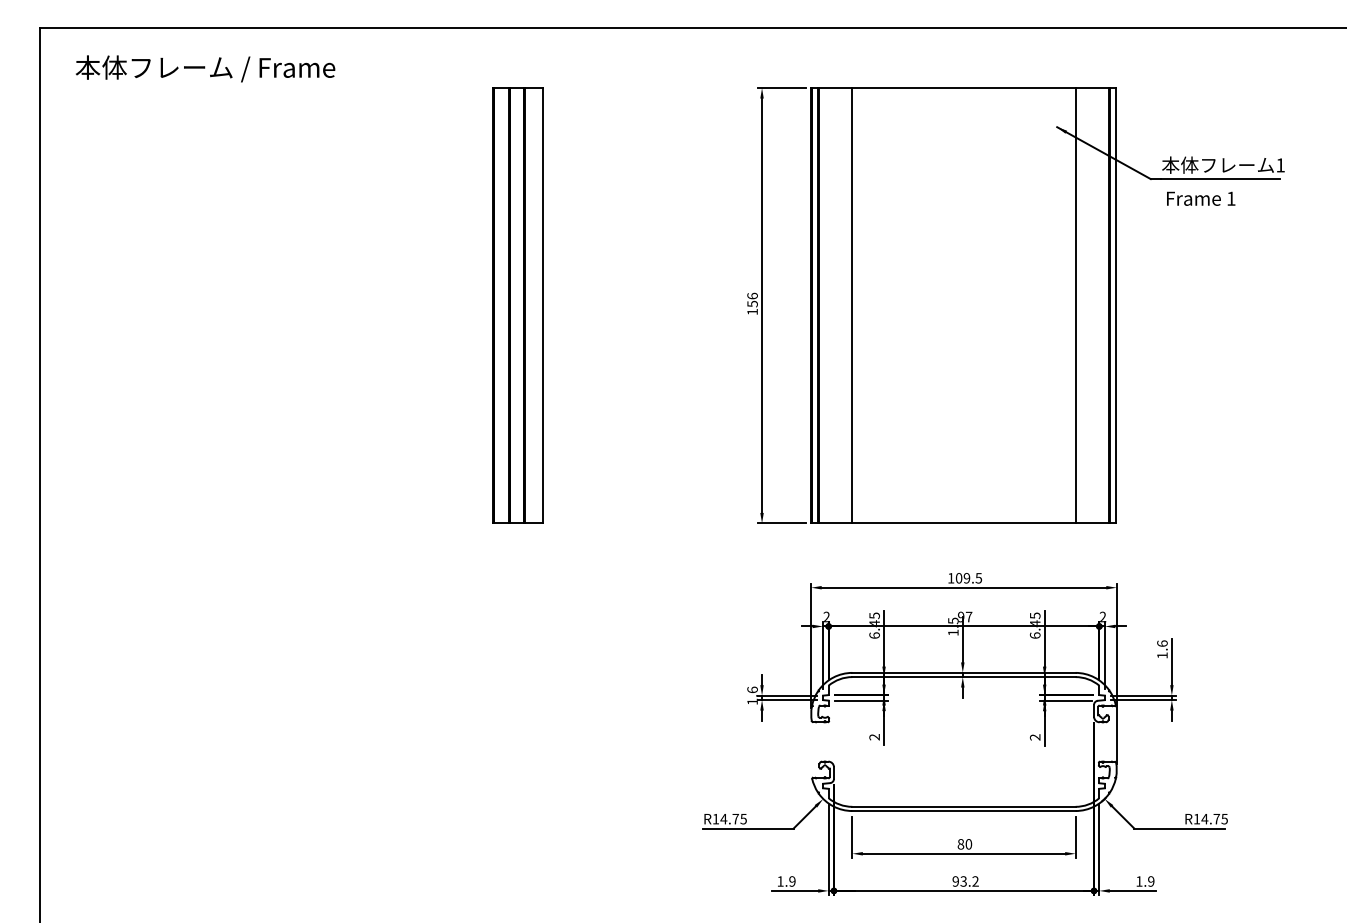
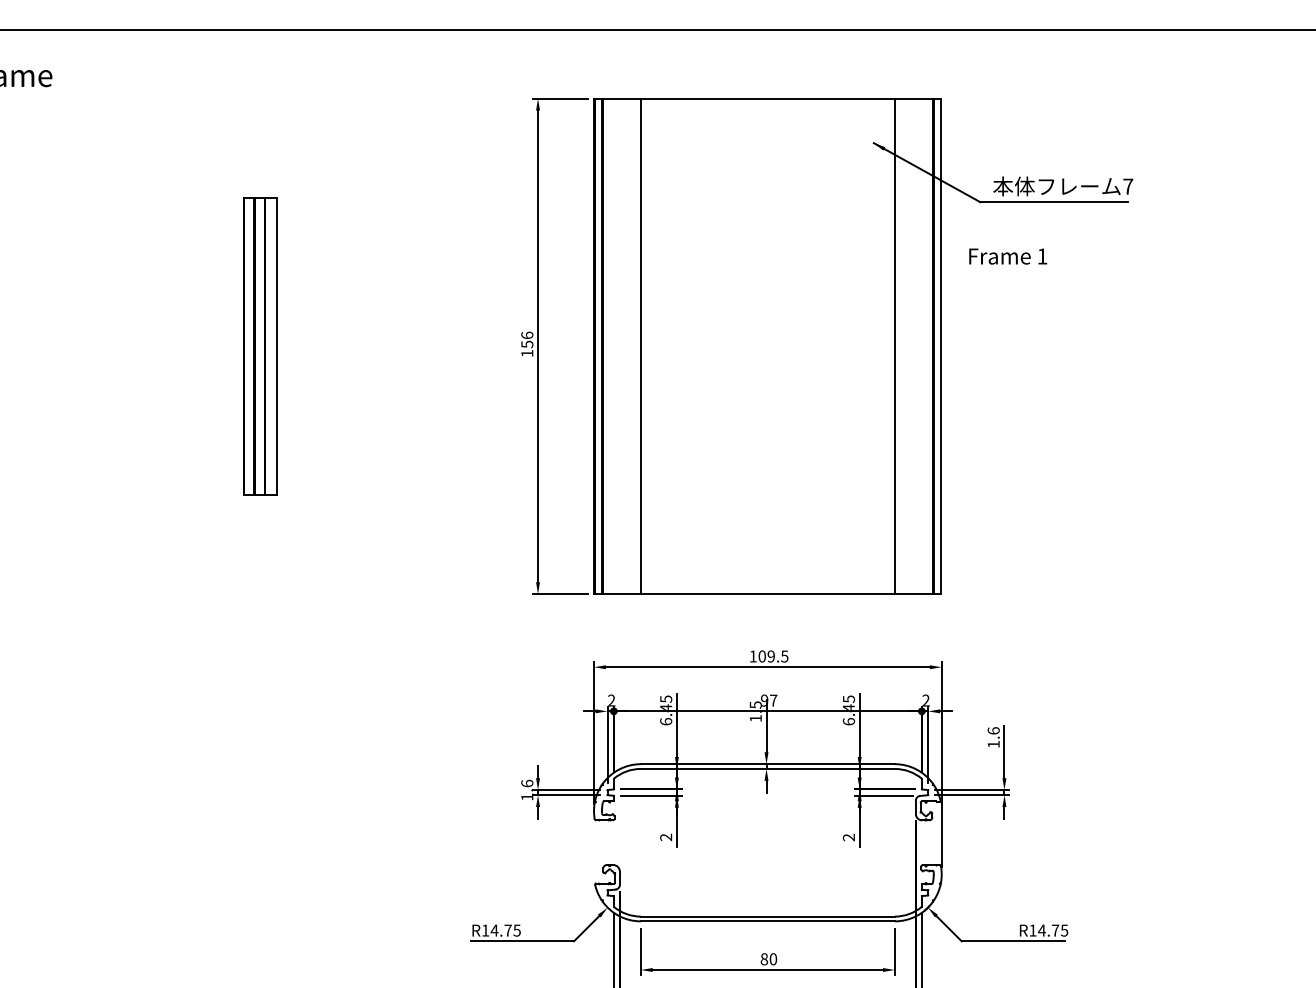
text: (1280, 165) -> (1128, 186), 1 -> 7
text: (1201, 198) -> (1008, 256), moved
part: (517, 305) -> (259, 346), size x0.6

